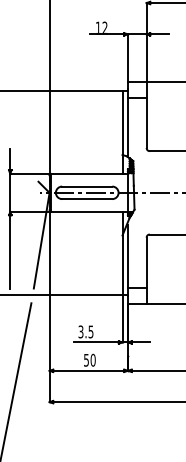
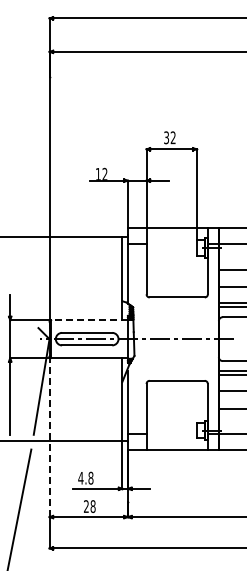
line: (89, 174) -> (89, 320), solid -> dashed
line: (49, 291) -> (49, 437), solid -> dashed
text: (85, 331) -> (85, 477), 3.5 -> 4.8
text: (89, 360) -> (89, 506), 50 -> 28

